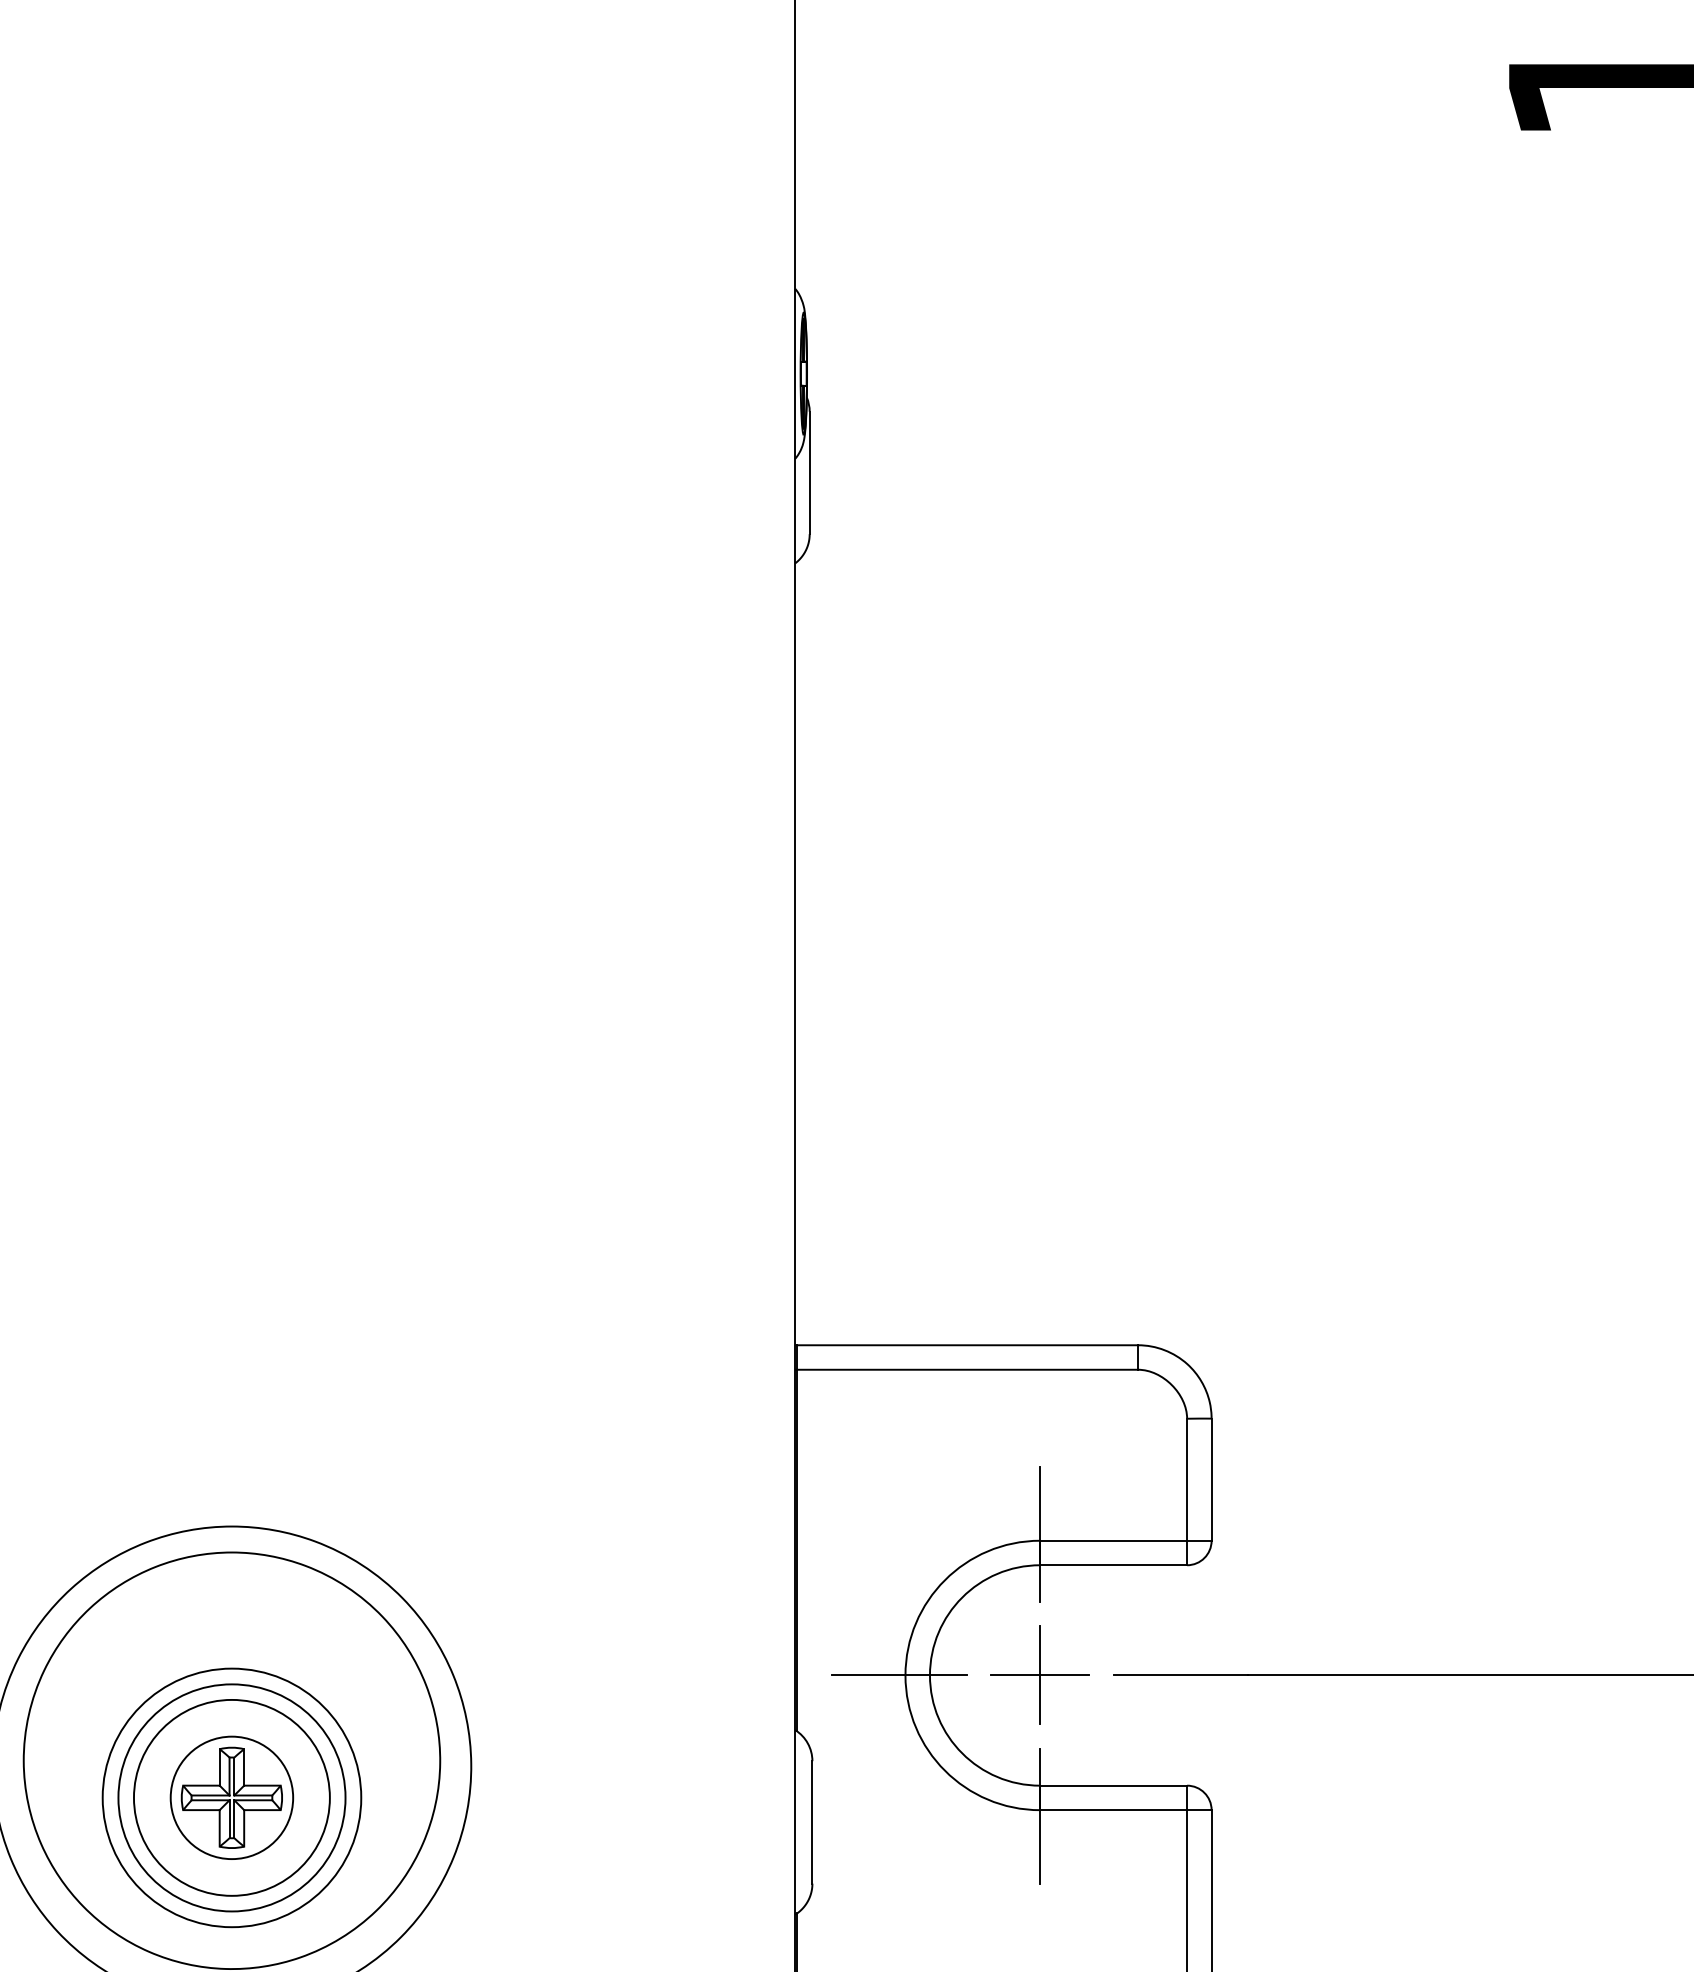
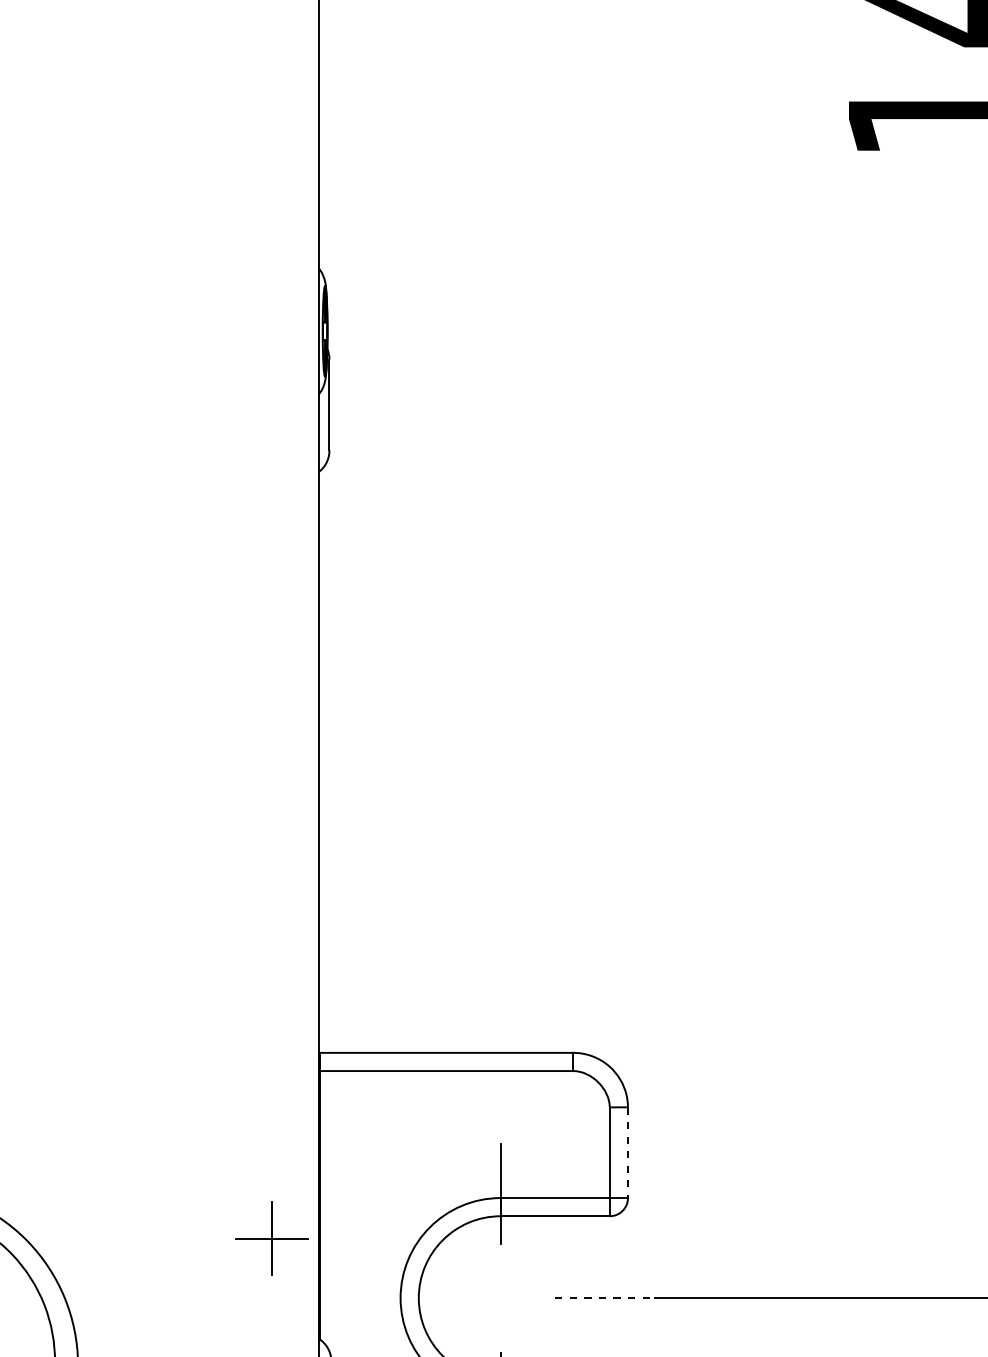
line: (1211, 1480) -> (627, 1153), solid -> dashed
part: (1039, 1674) -> (271, 1237), moved
line: (899, 1675) -> (396, 1298), removed
line: (1181, 1675) -> (605, 1298), solid -> dashed

